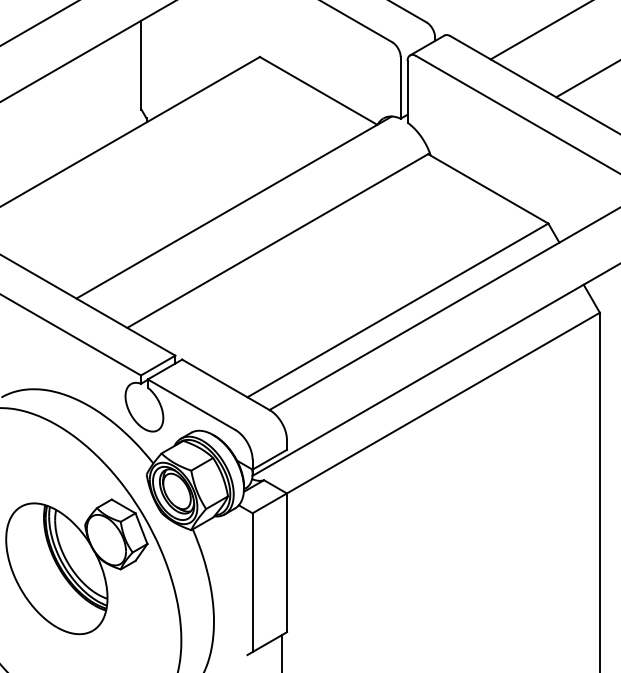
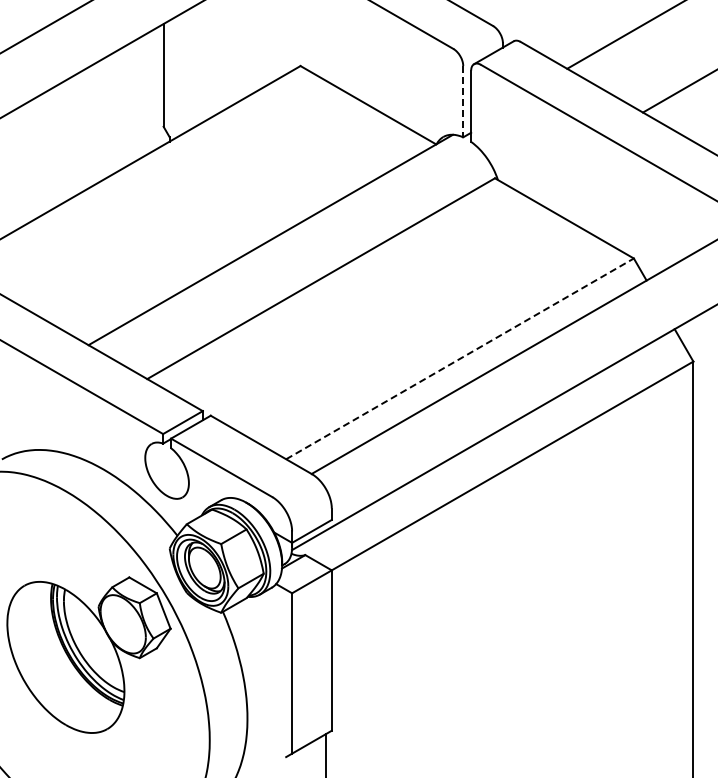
line: (400, 87) -> (463, 101), solid -> dashed
line: (398, 310) -> (460, 358), solid -> dashed

